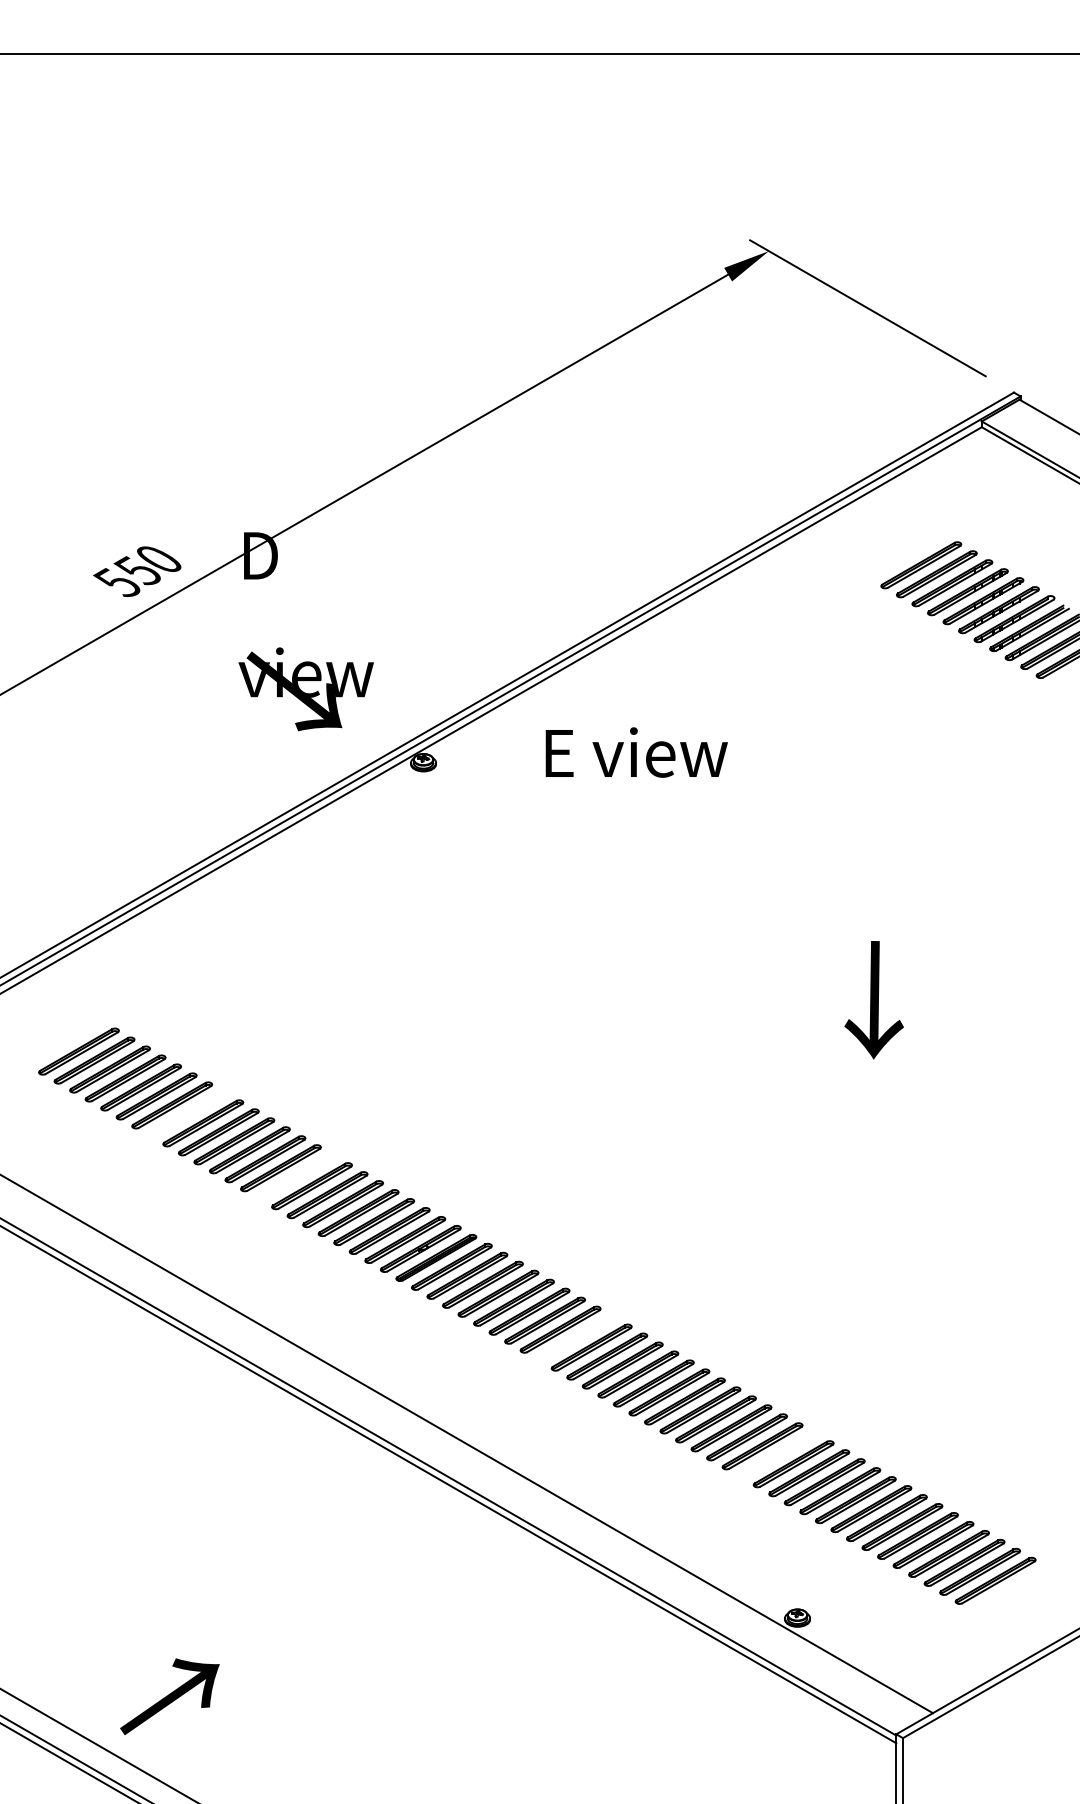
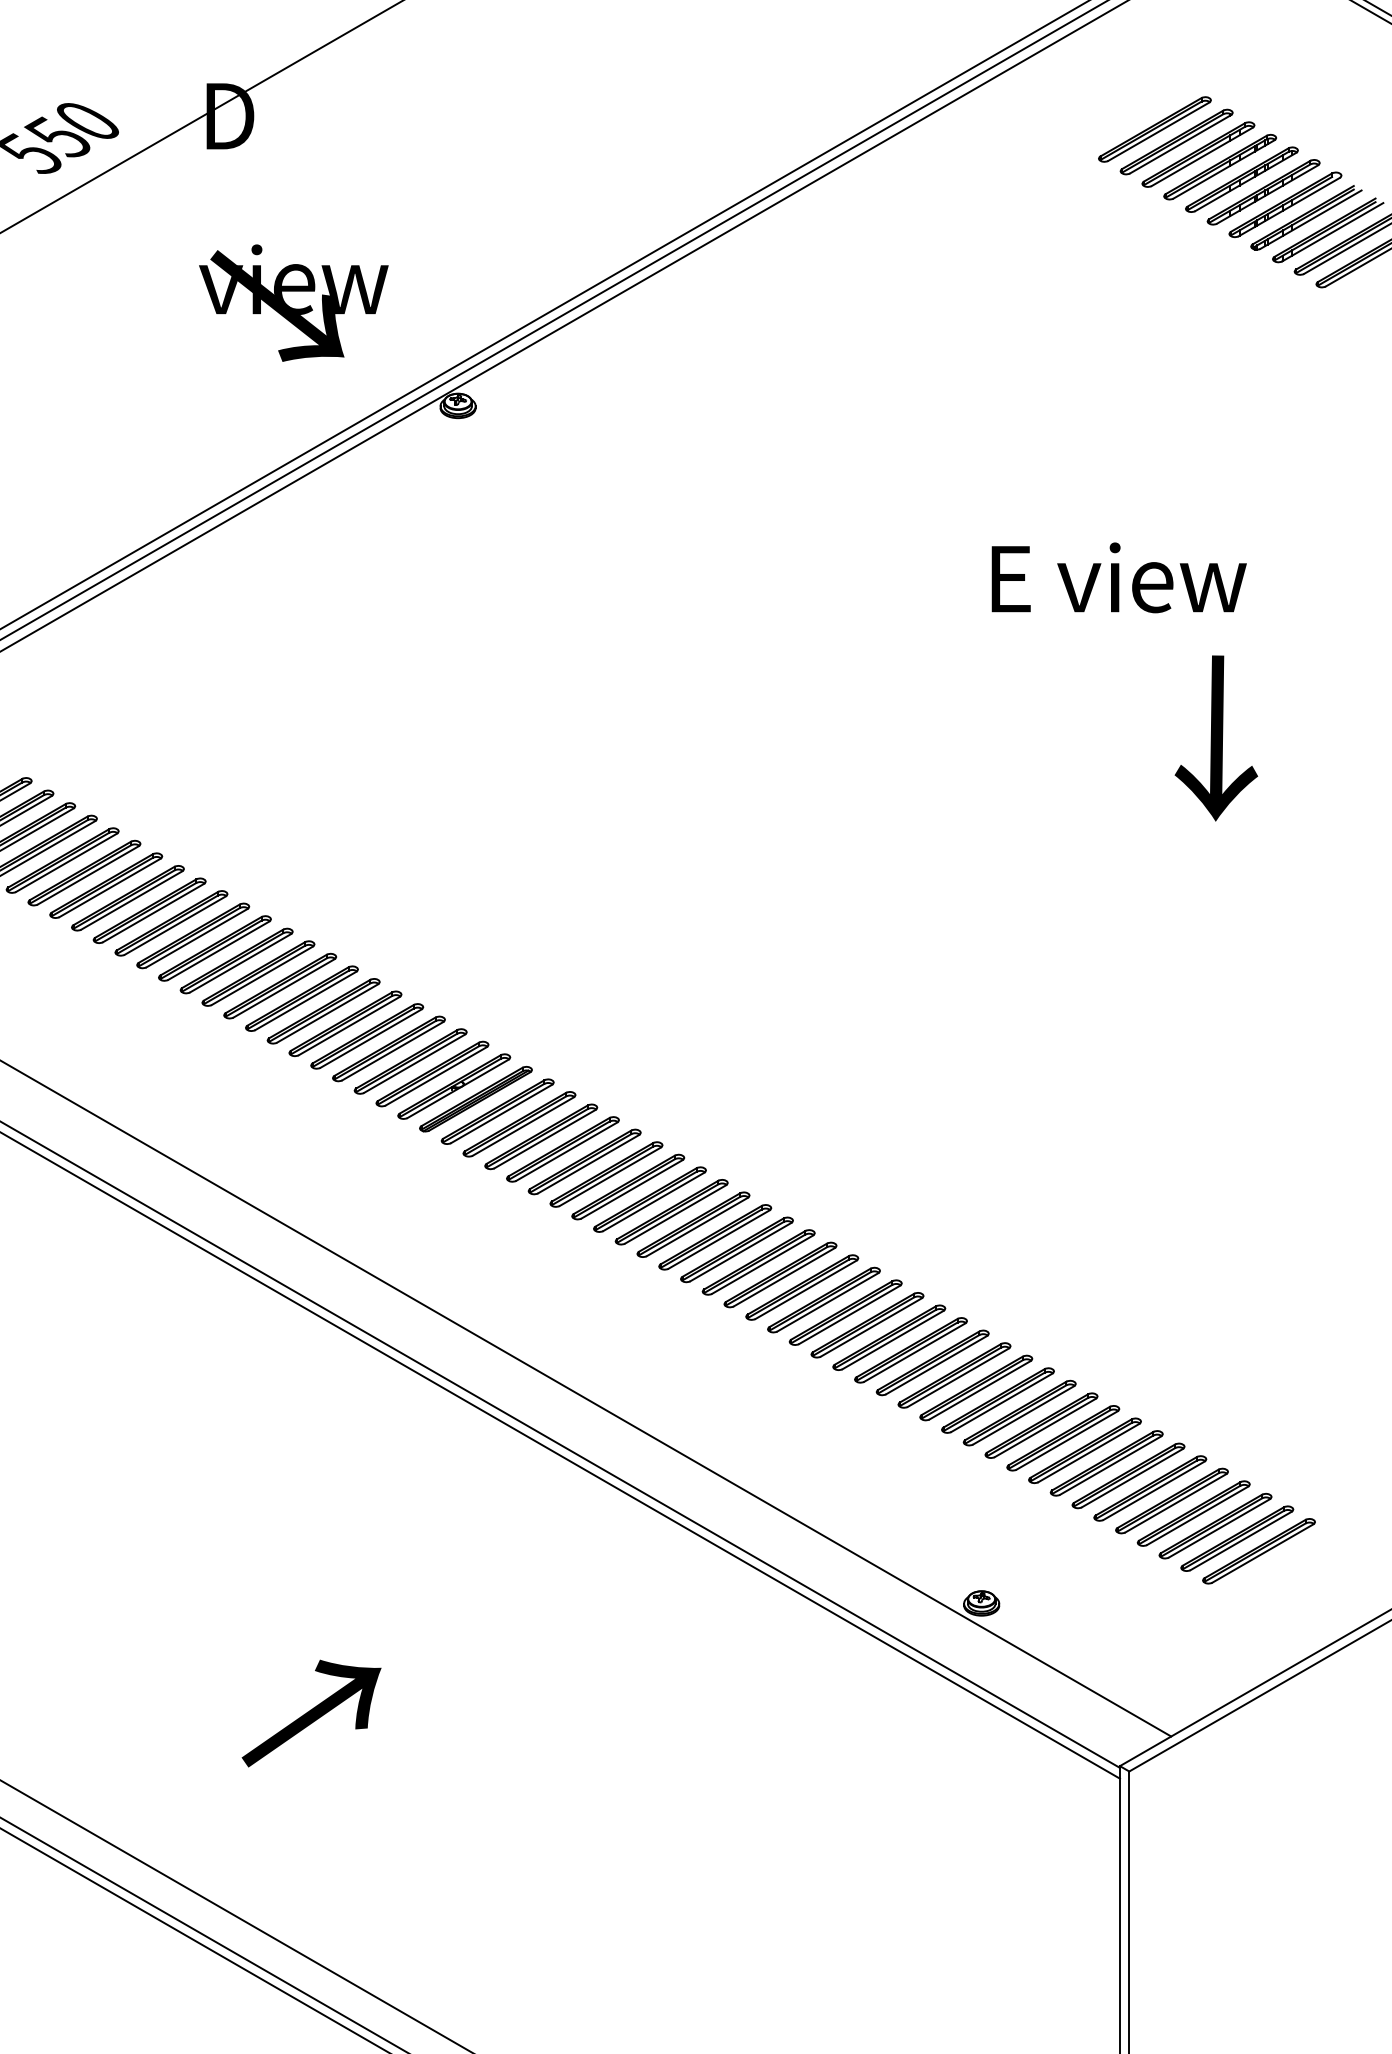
text: (636, 752) -> (1118, 577), moved
text: (873, 1000) -> (1215, 738), moved
part: (187, 1114) -> (127, 898), added
part: (296, 1177) -> (280, 986), added
part: (575, 1338) -> (670, 1211), added
part: (778, 1455) -> (954, 1375), added
text: (169, 1696) -> (311, 1713), moved

